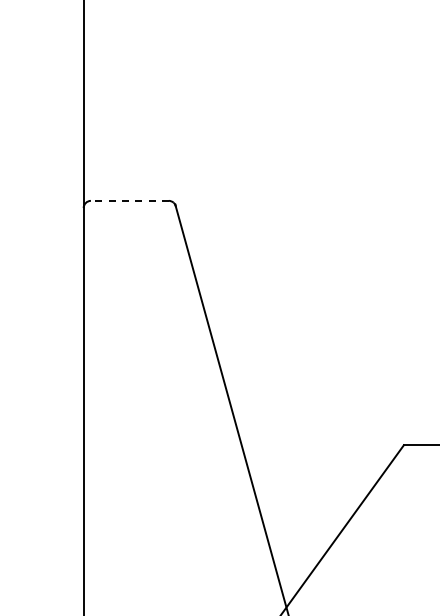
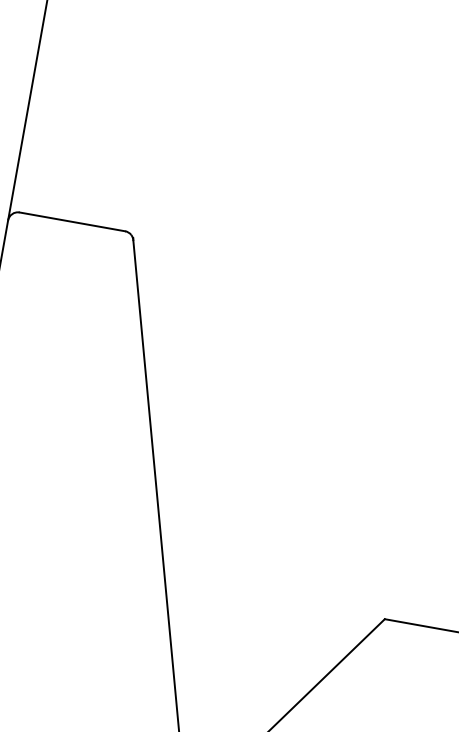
line: (129, 200) -> (72, 221), dashed -> solid

